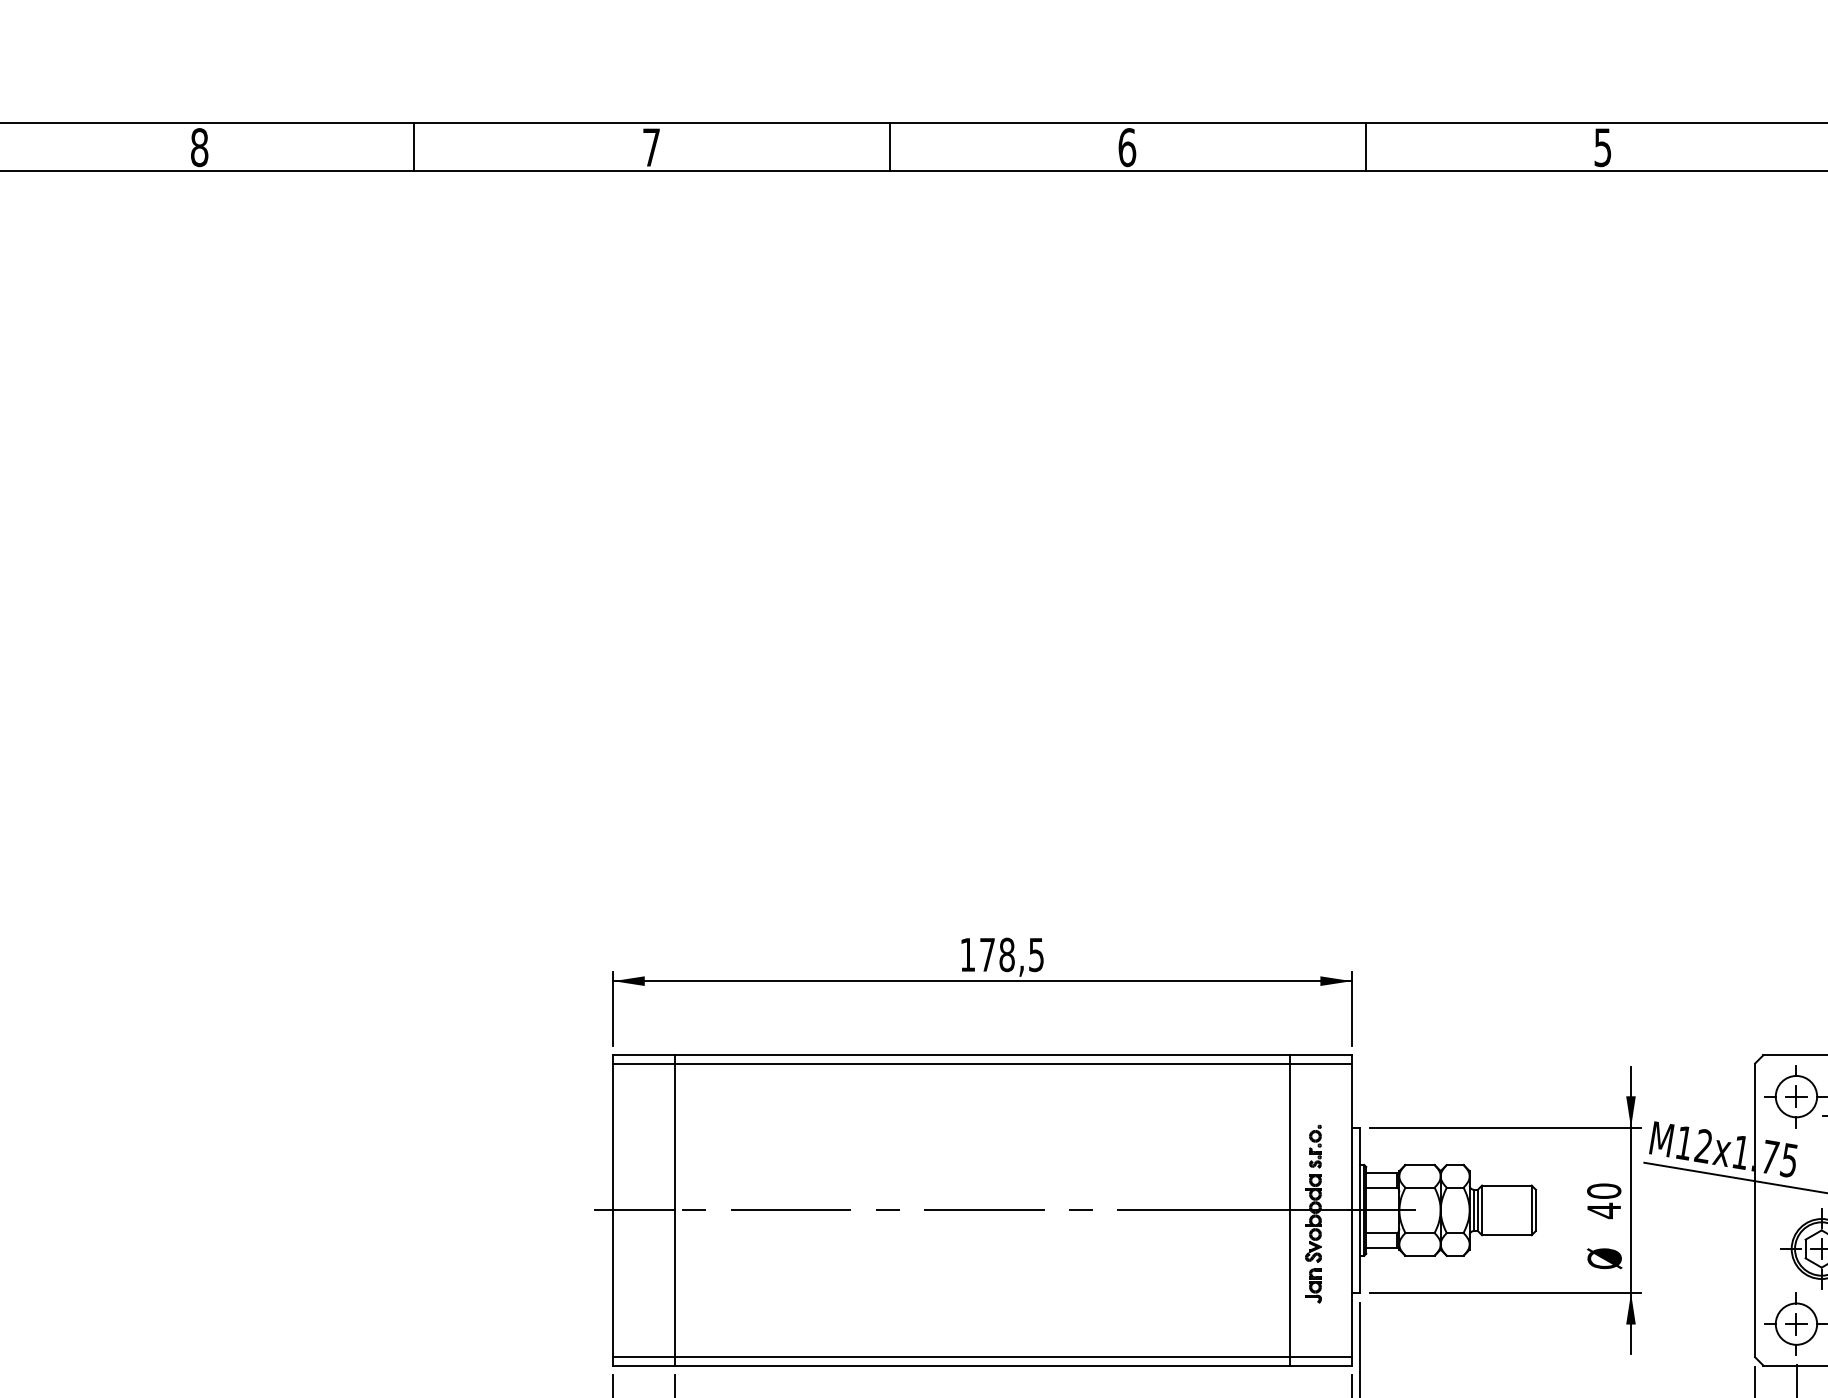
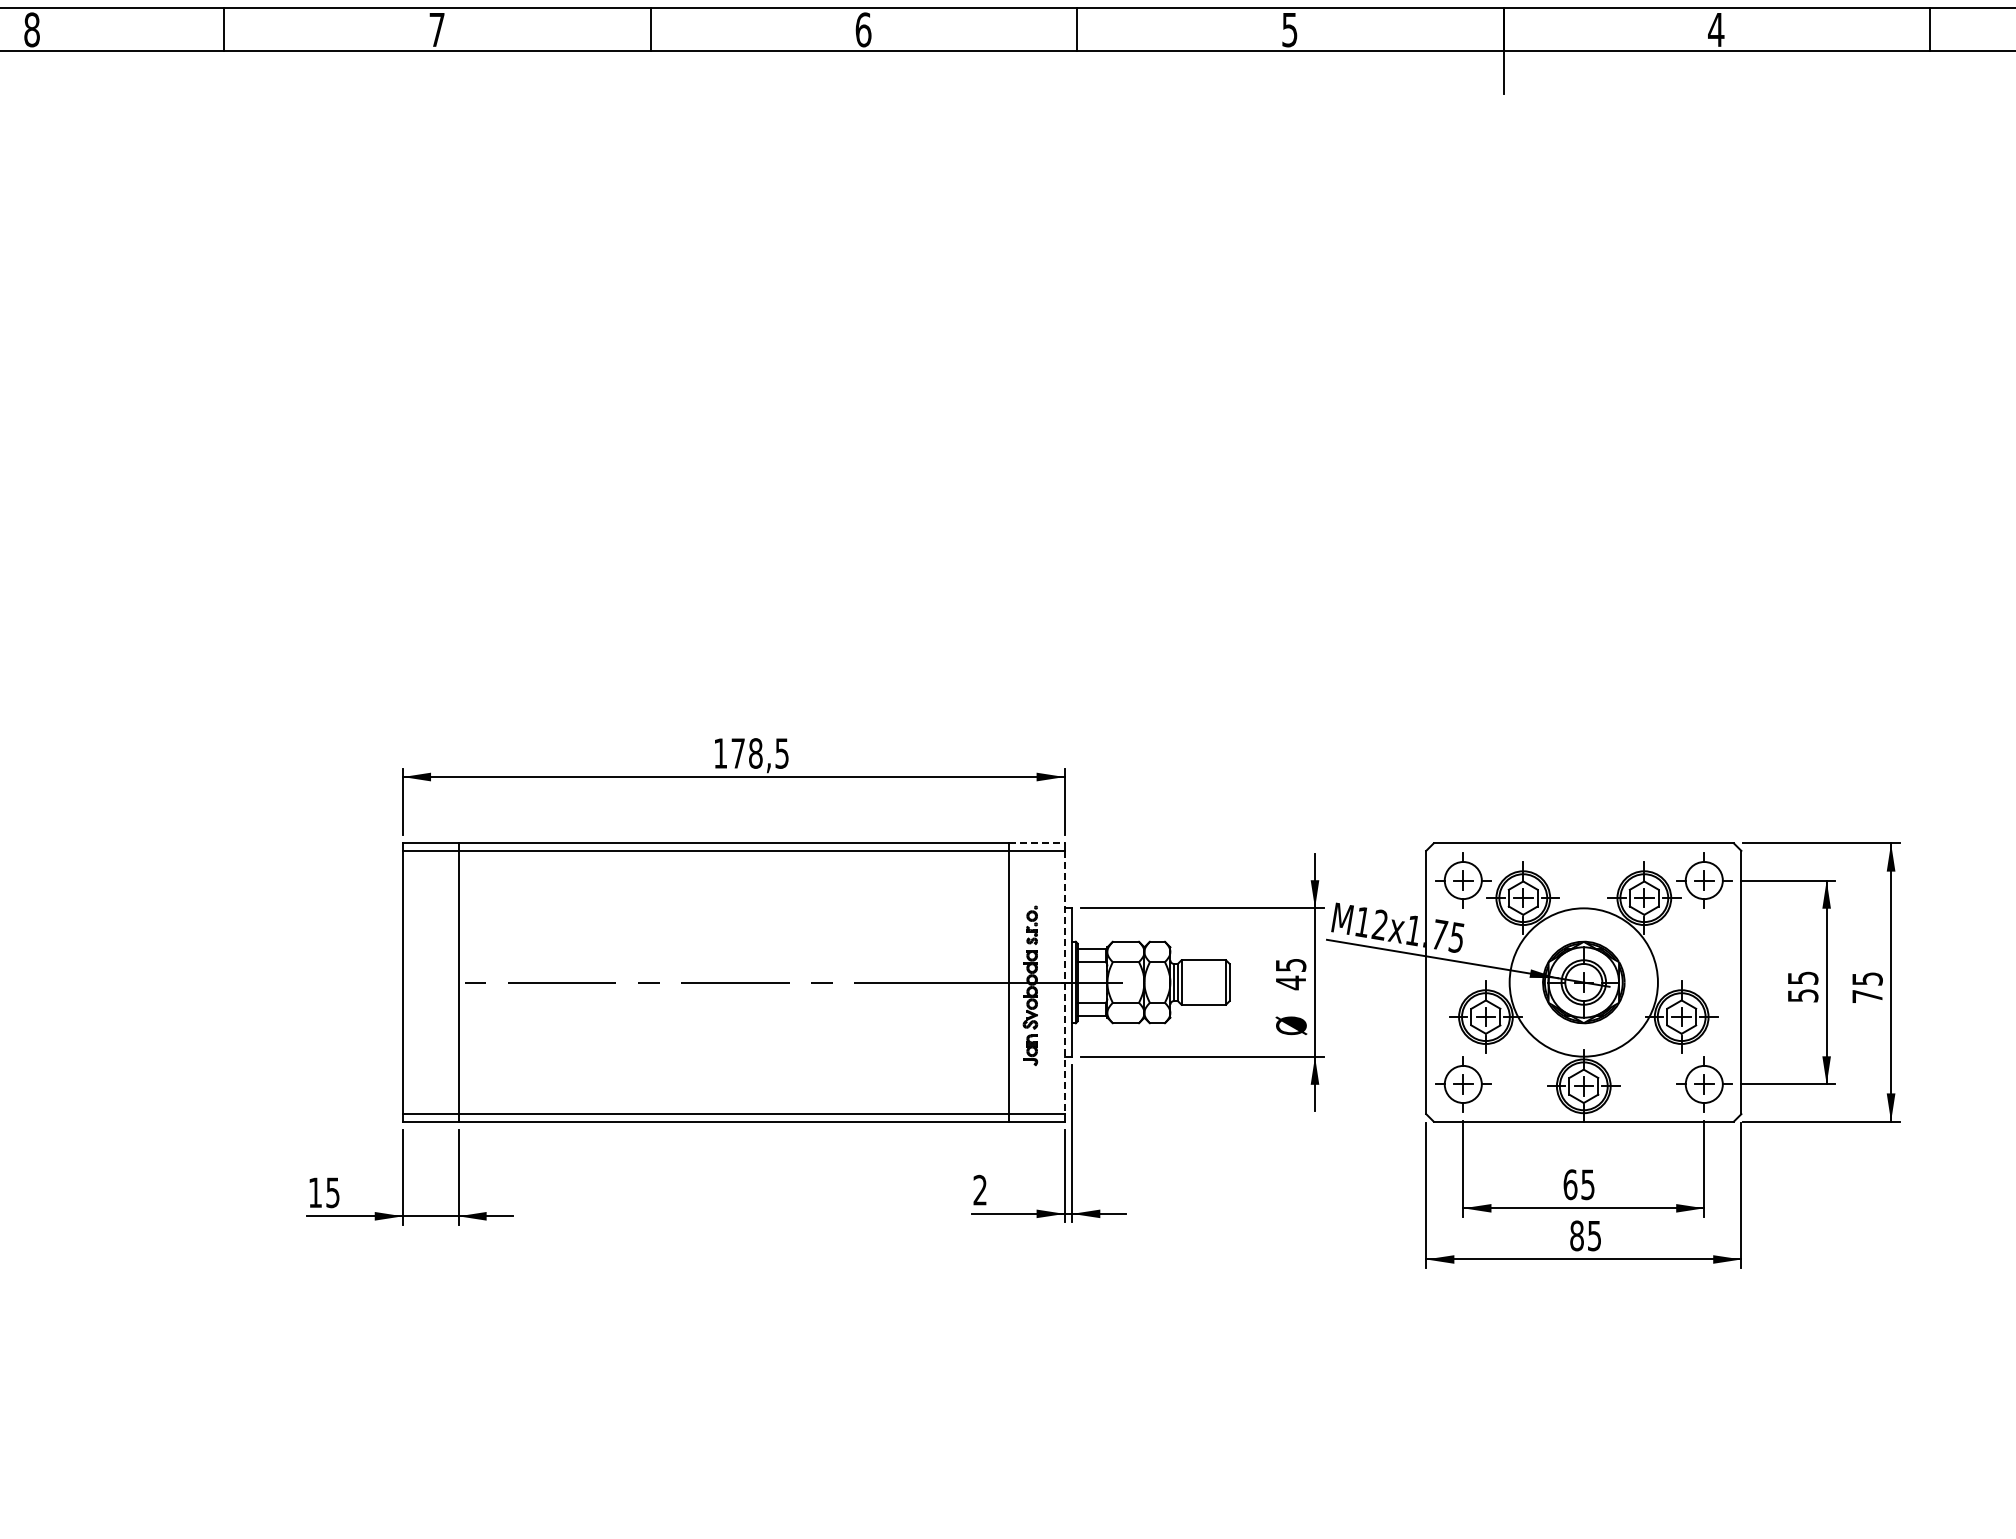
line: (1320, 1055) -> (1036, 843), solid -> dashed
text: (1603, 1191) -> (1290, 965), 40 -> 45
line: (634, 1210) -> (421, 982), removed
line: (1351, 1210) -> (1064, 982), solid -> dashed

